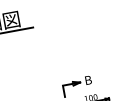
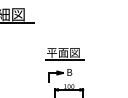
part: (77, 59) -> (64, 54), added

